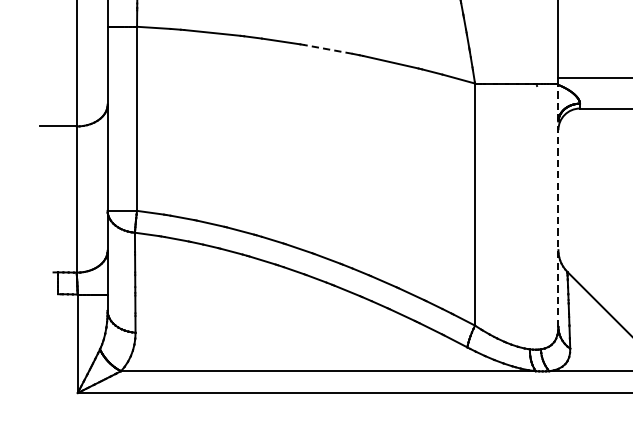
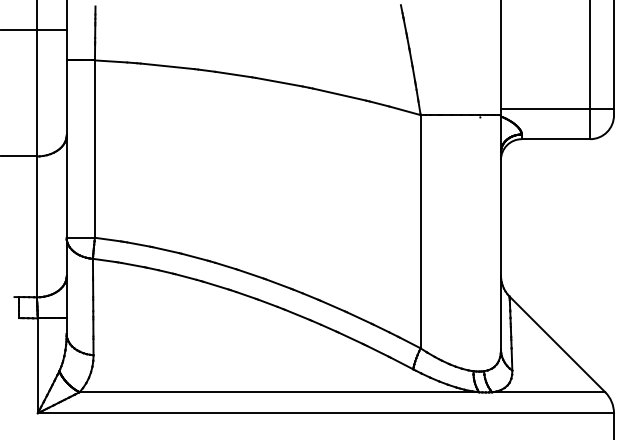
line: (328, 49) -> (279, 82), dashed -> solid
line: (557, 204) -> (500, 231), dashed -> solid

